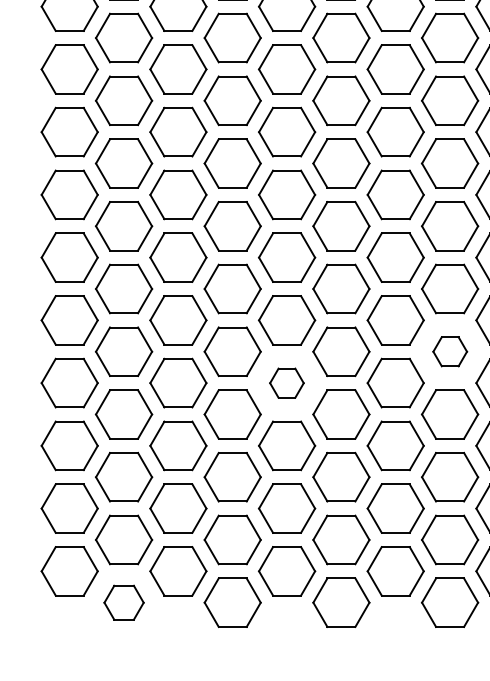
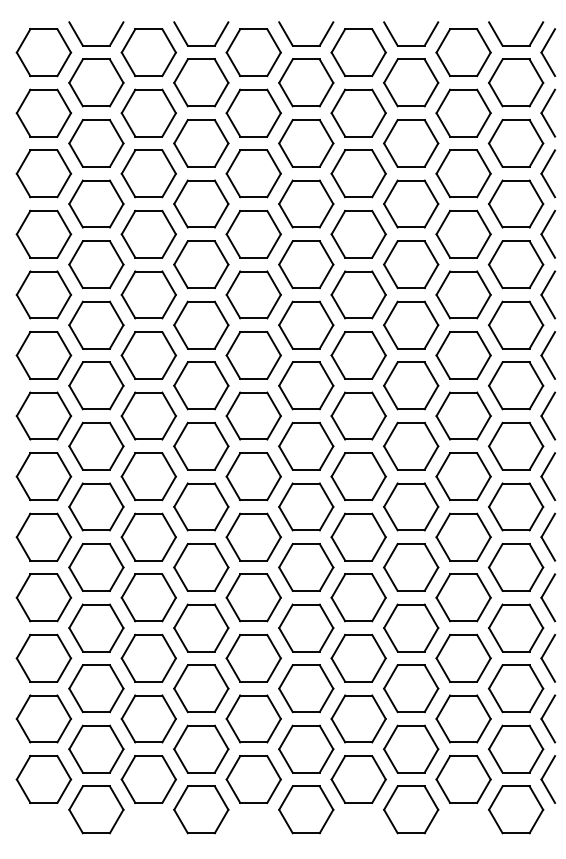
part: (450, 351) -> (411, 567), size x1.67
part: (286, 382) -> (253, 597), size x1.67
part: (124, 602) -> (96, 809), size x1.43

